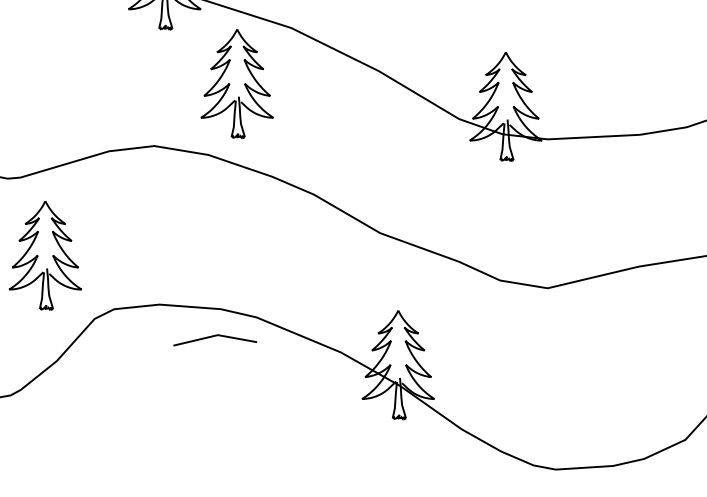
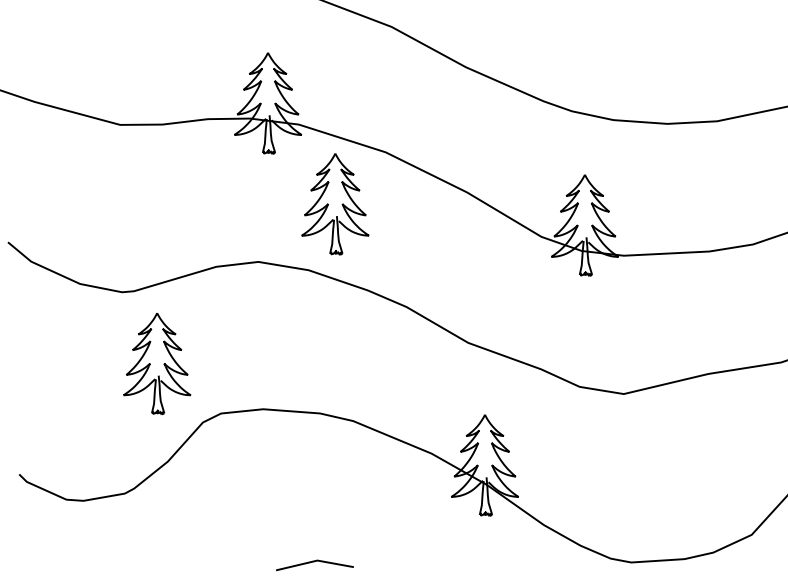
line: (214, 337) -> (314, 562), moved

